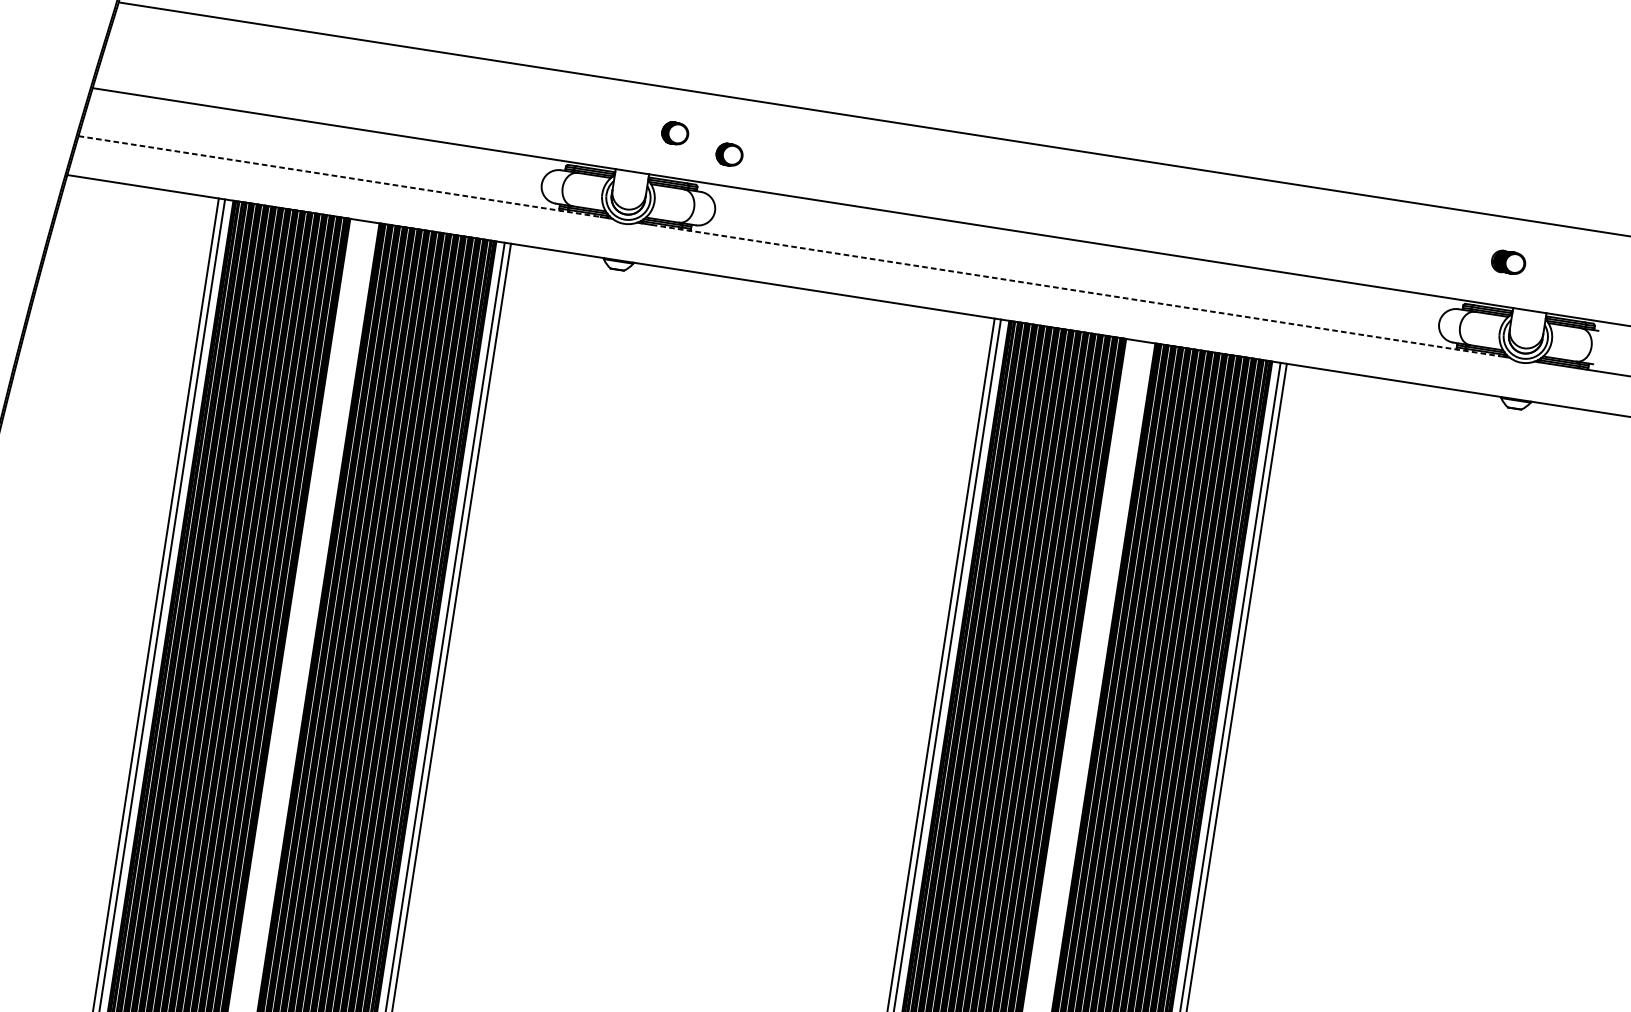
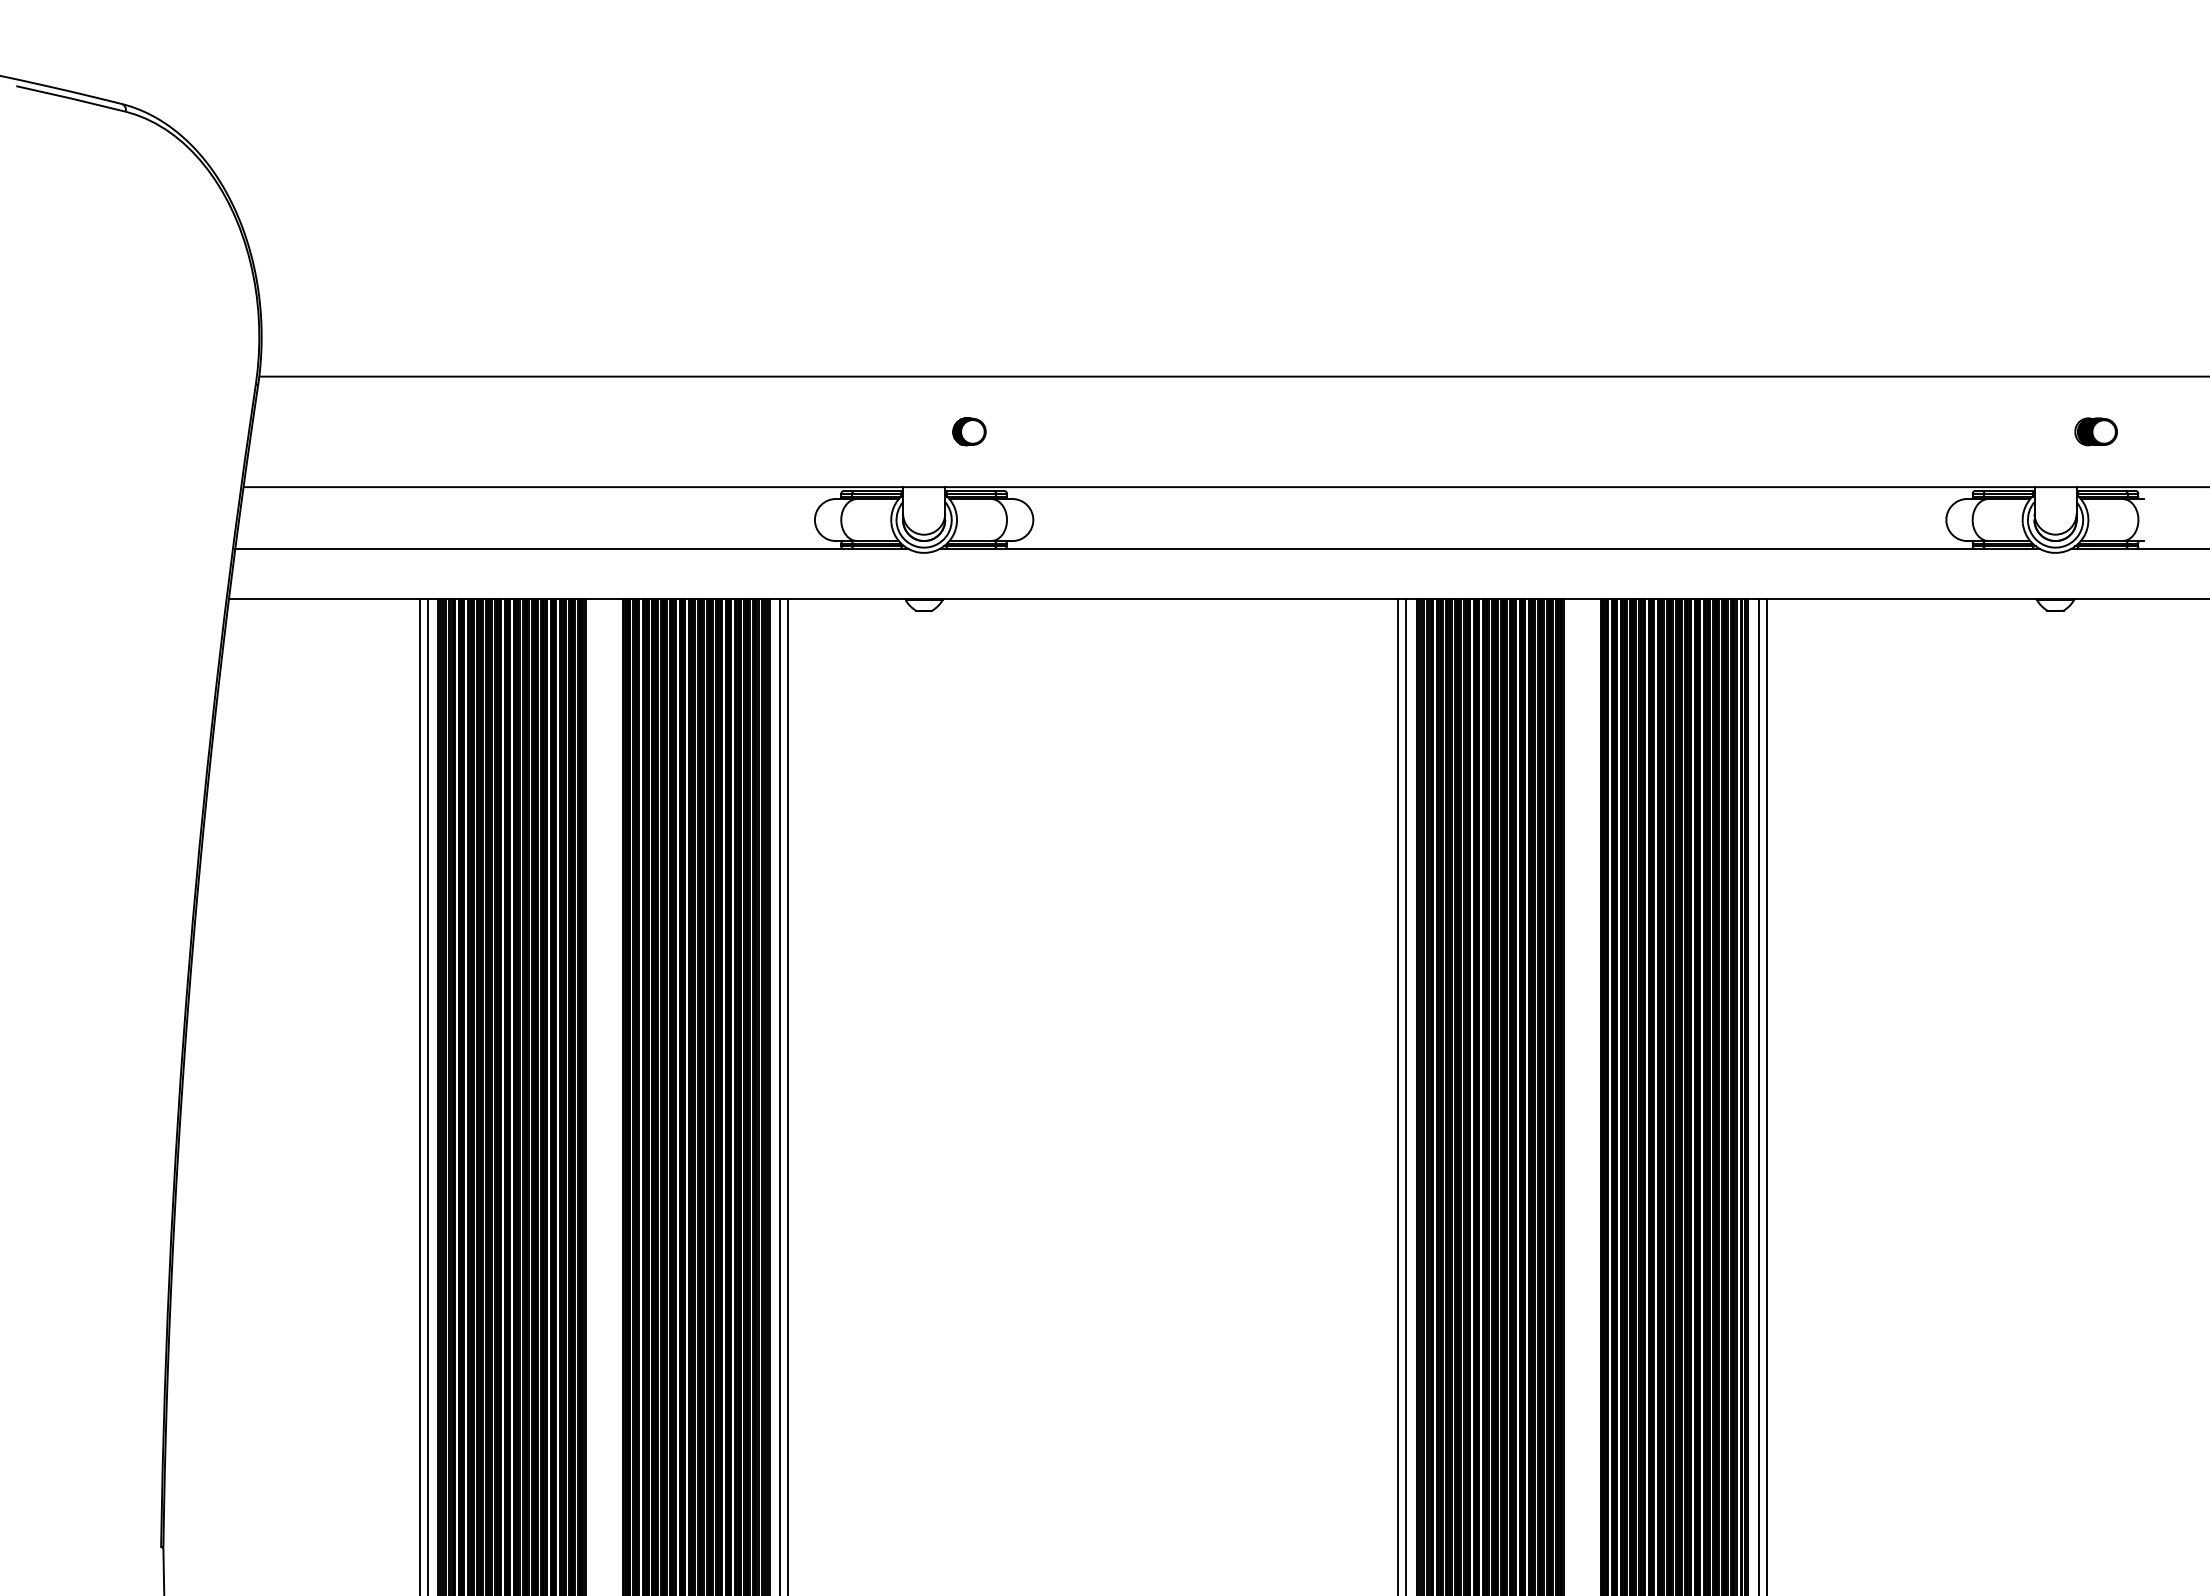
part: (729, 154) -> (1040, 447), removed
line: (340, 176) -> (565, 548), dashed -> solid
part: (1508, 262) -> (2095, 431), moved
line: (1075, 290) -> (1492, 548), dashed -> solid

